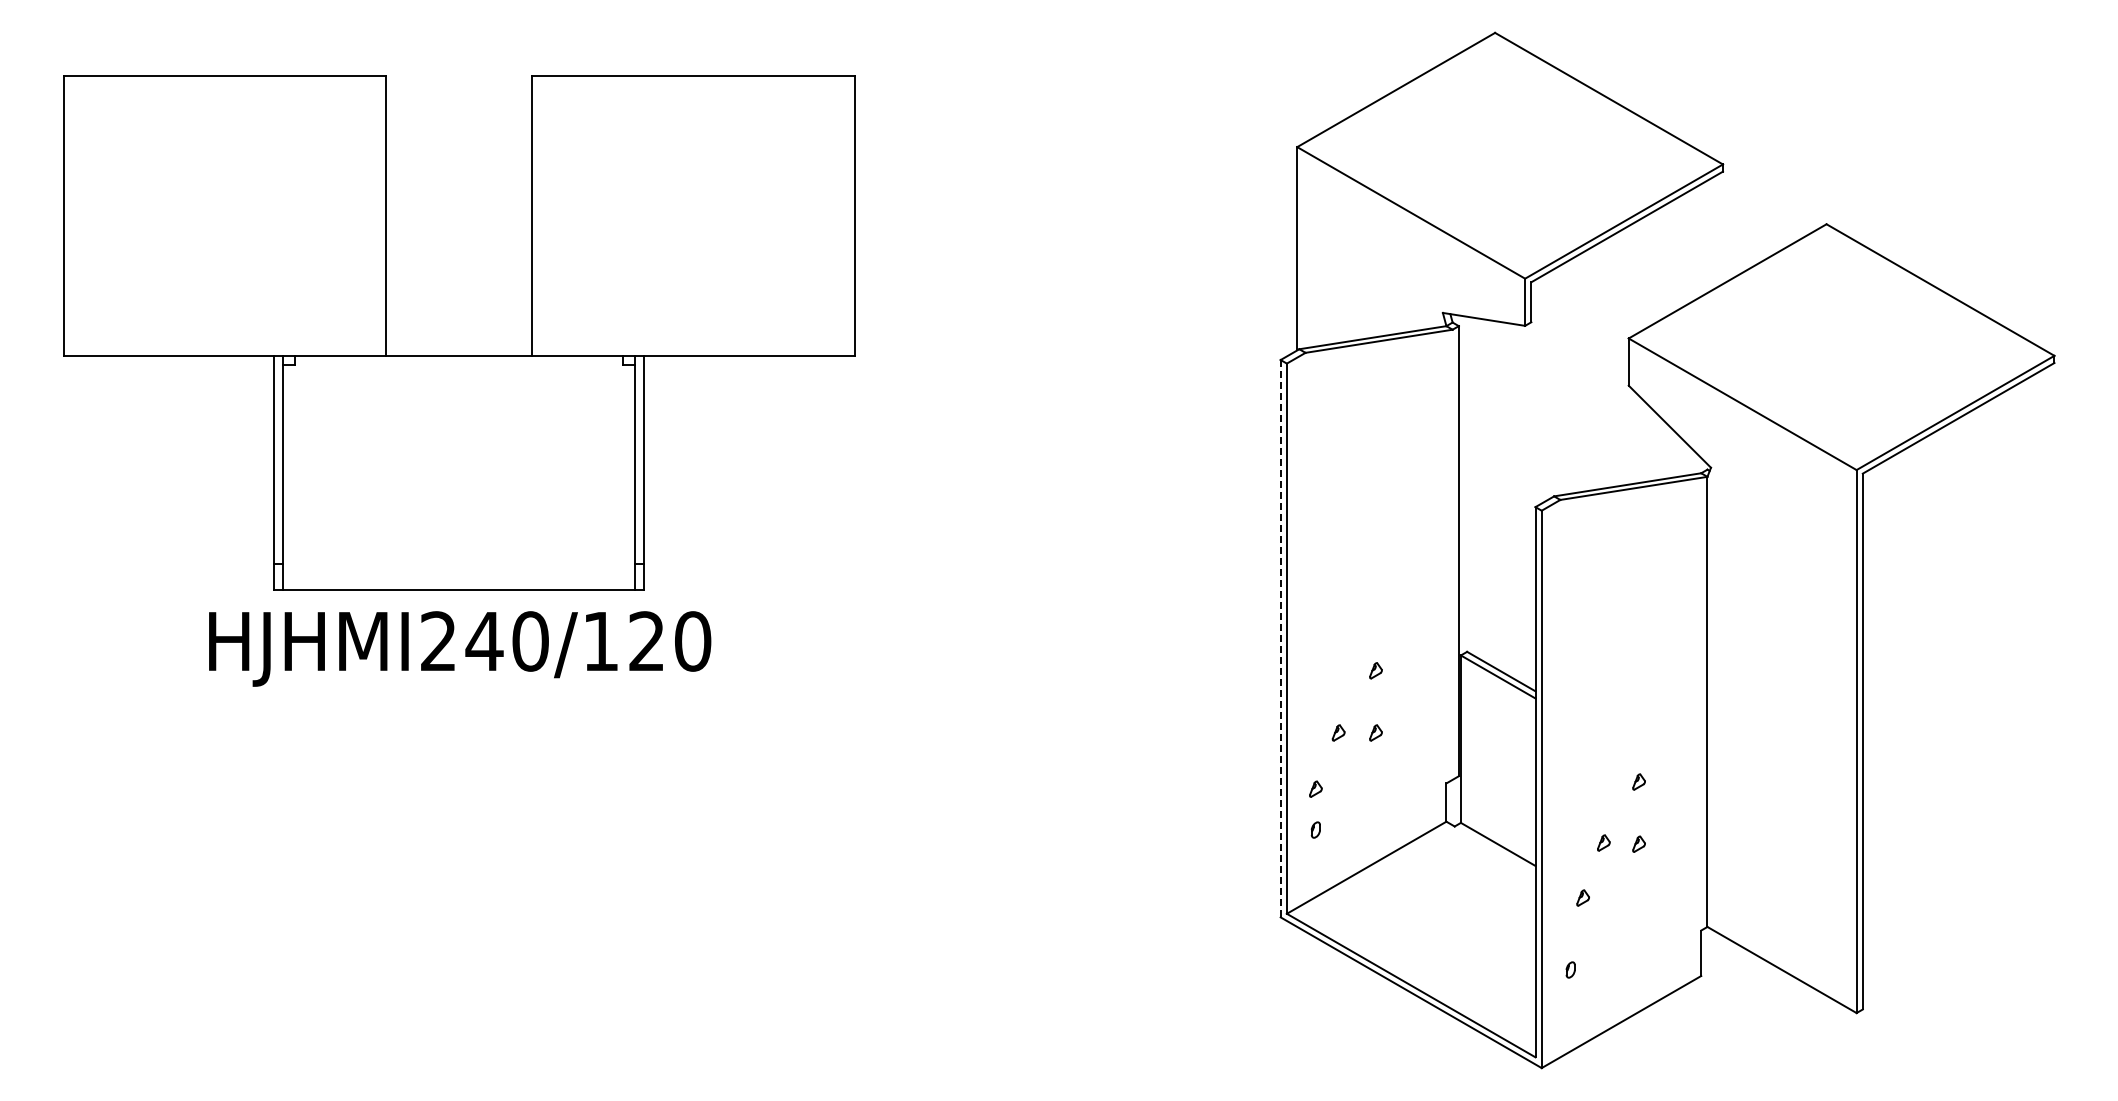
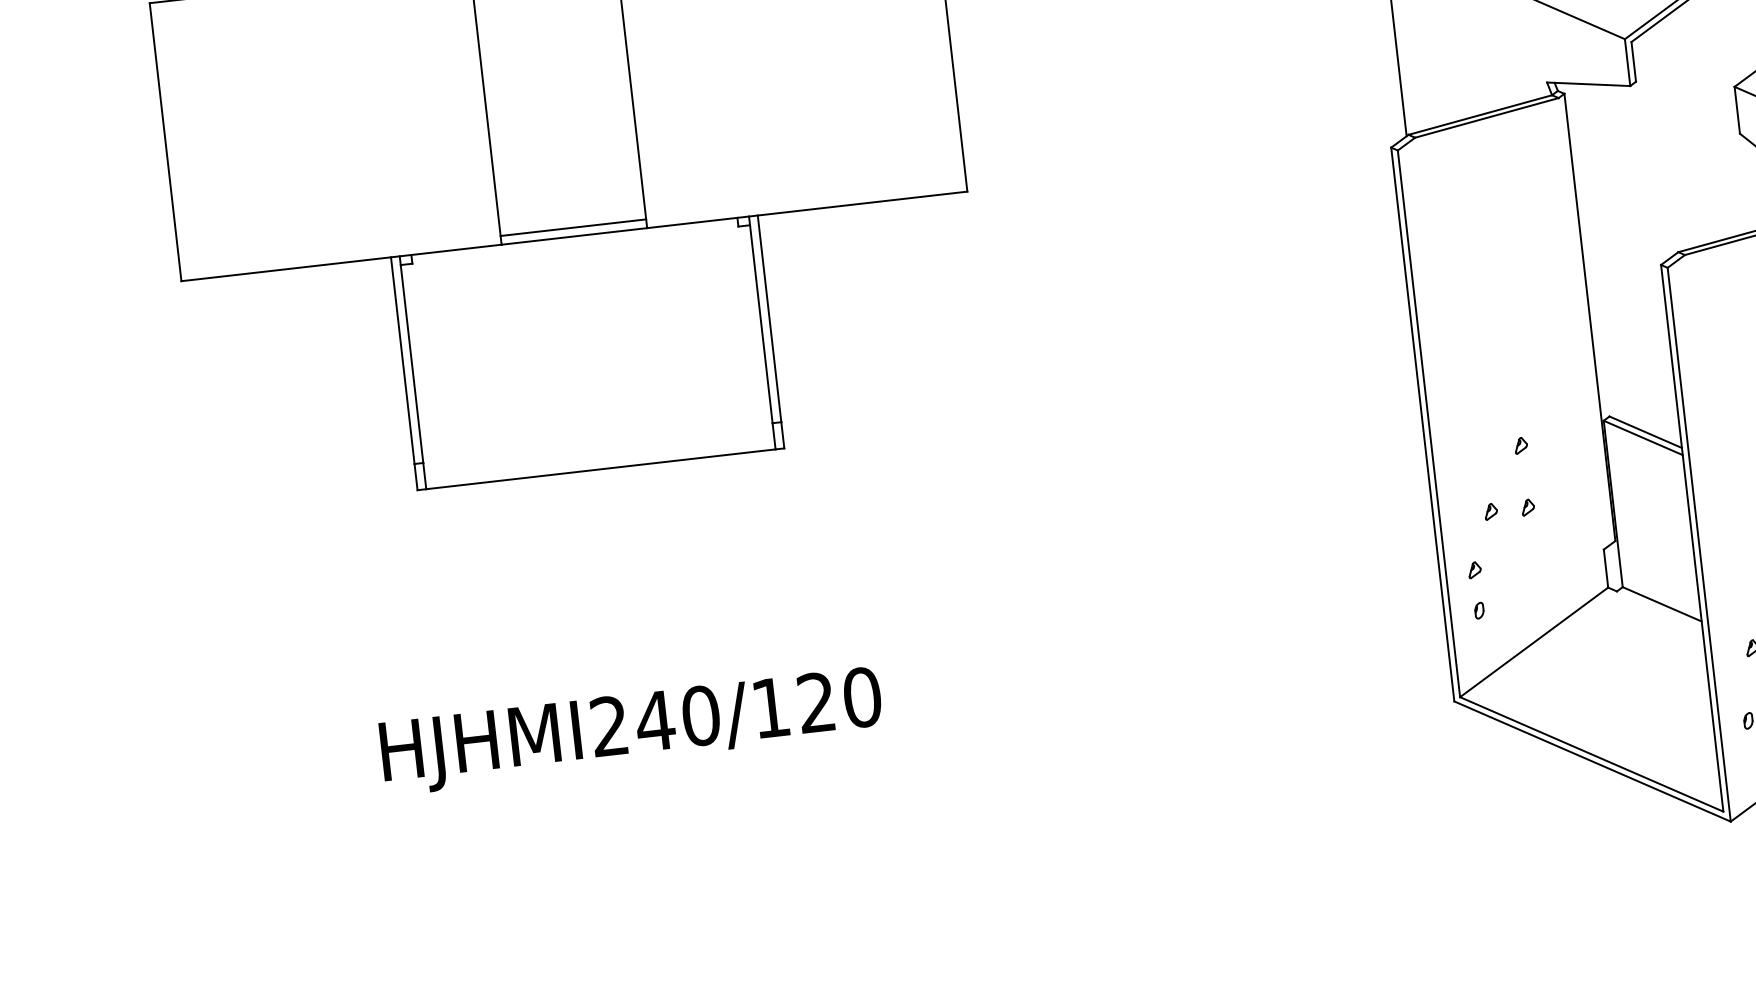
line: (458, 346) -> (572, 227), added
line: (1280, 638) -> (1422, 424), dashed -> solid
text: (460, 648) -> (632, 730), moved

